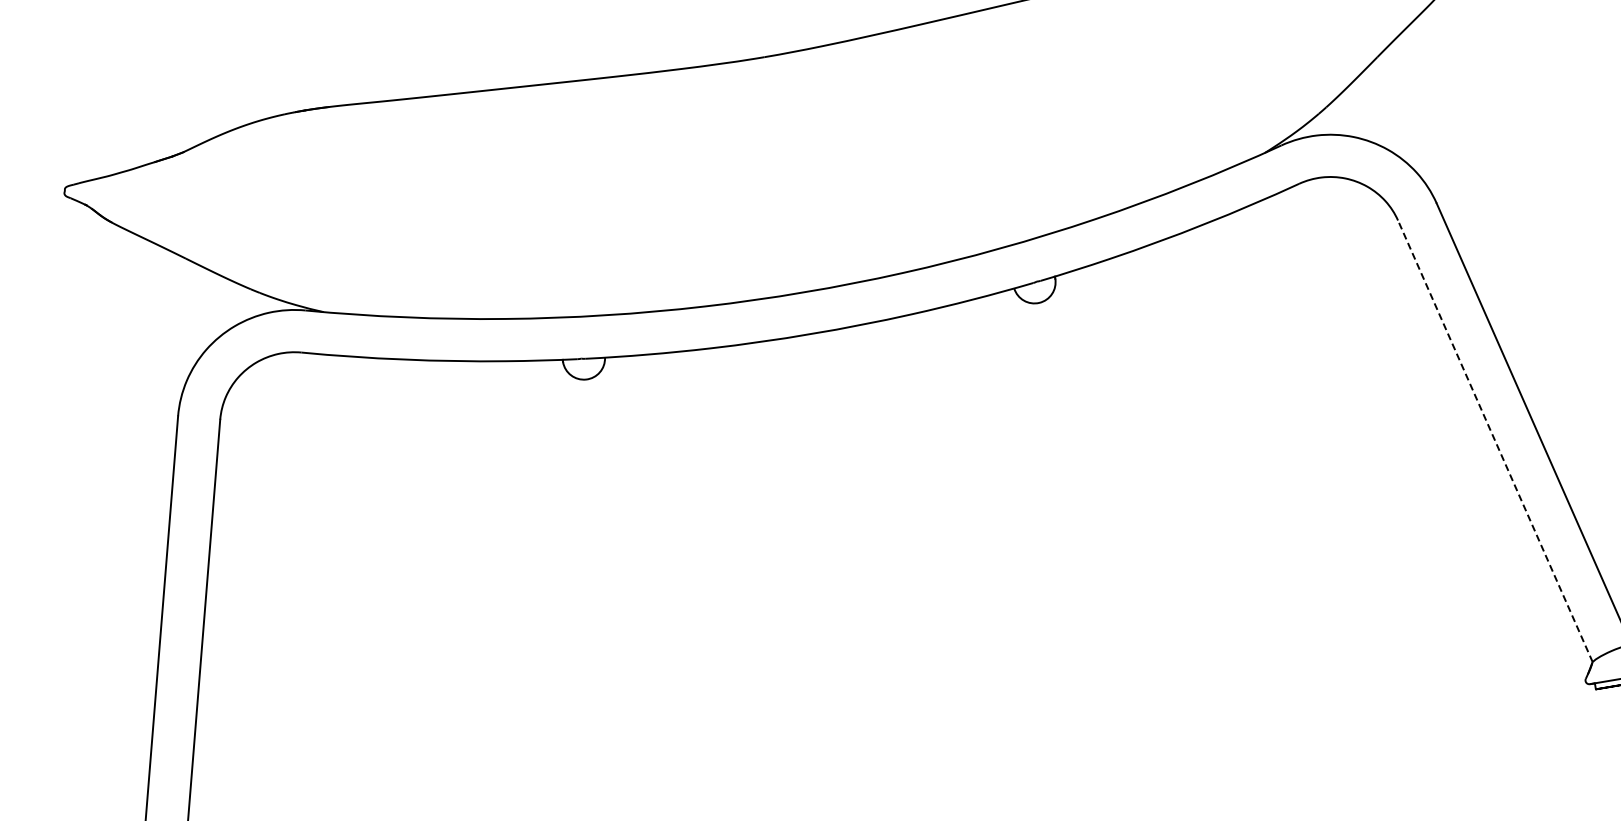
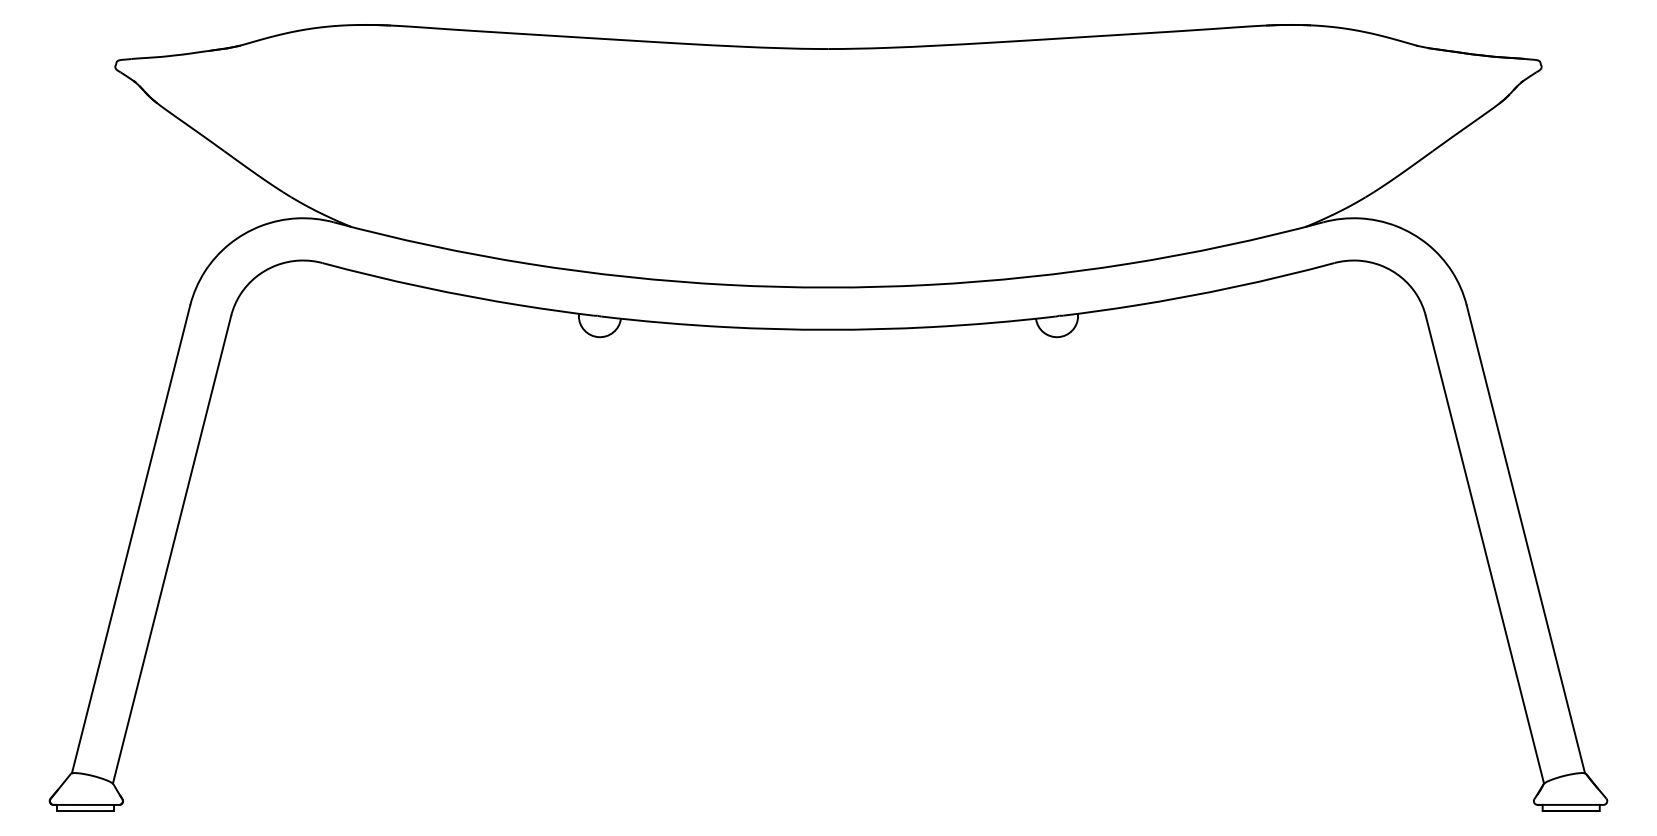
line: (1494, 441) -> (1484, 549), dashed -> solid

